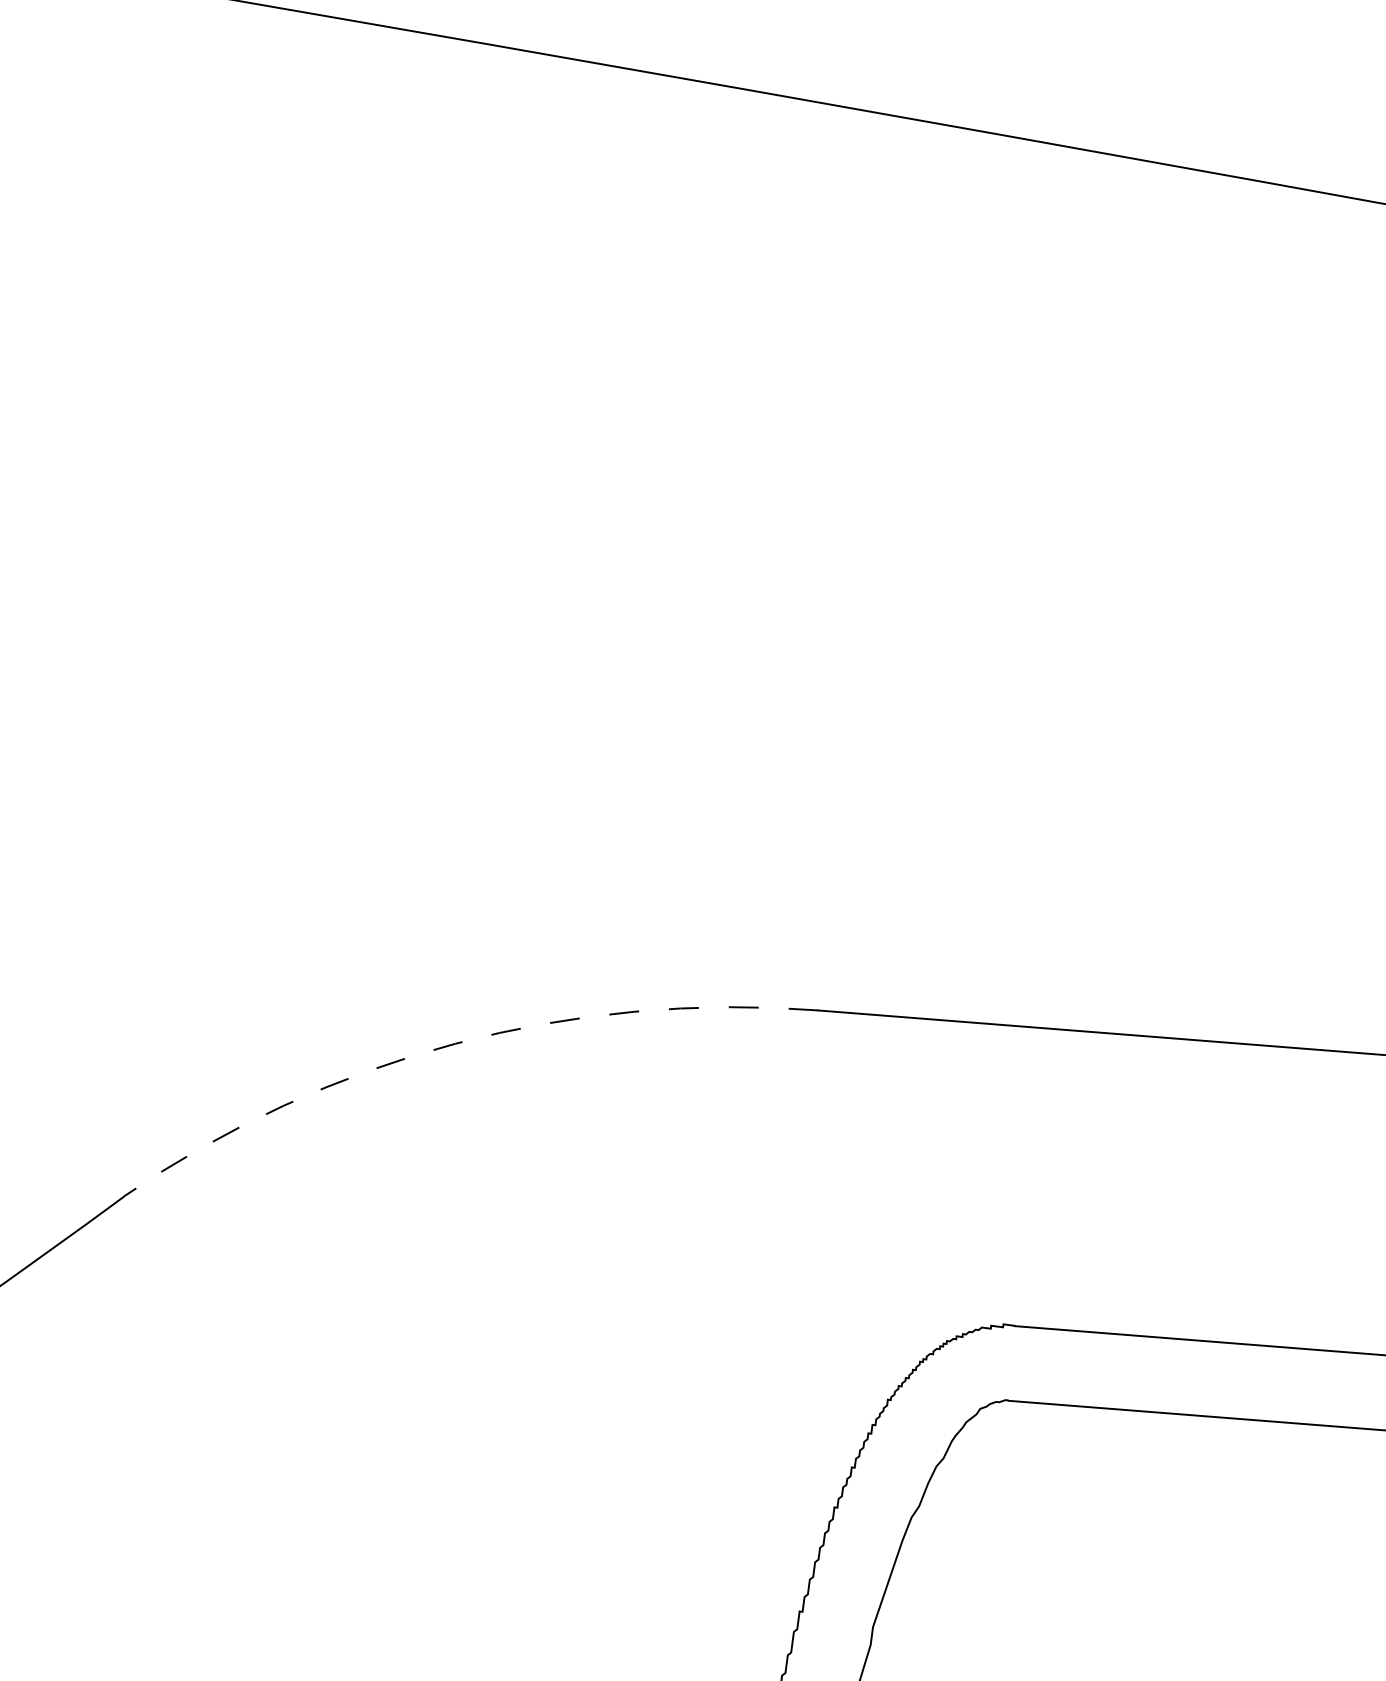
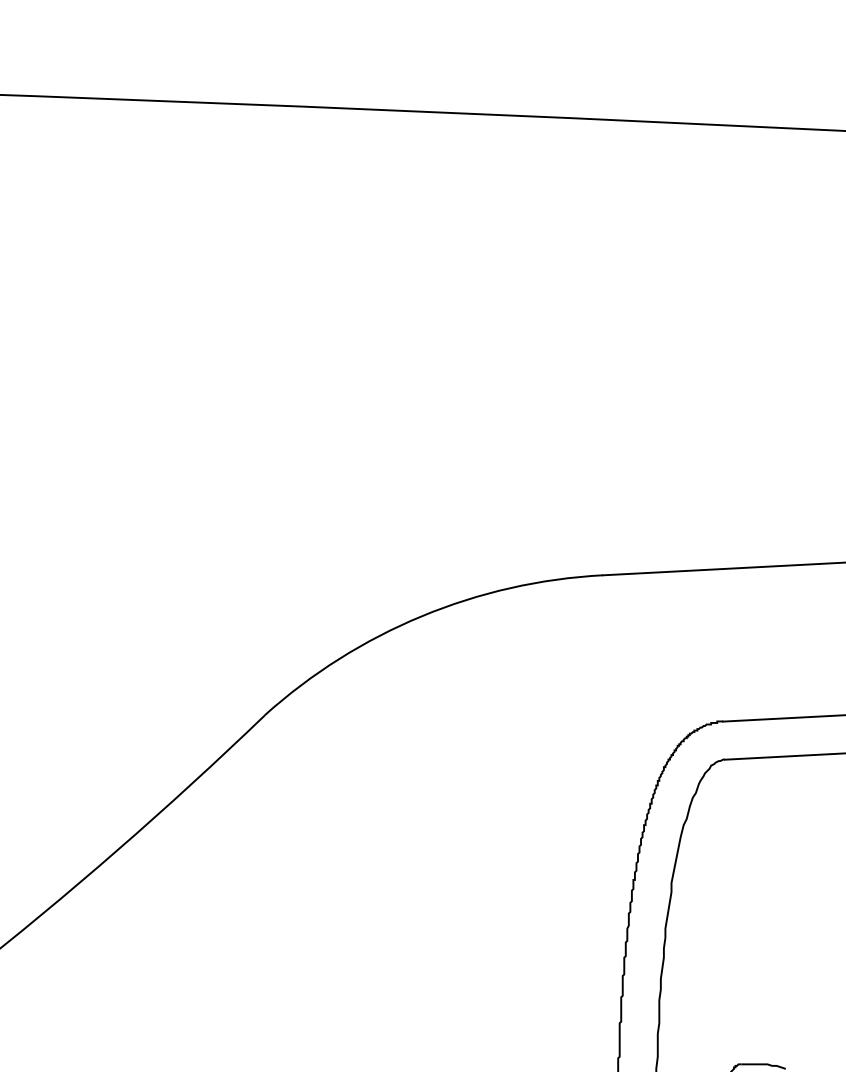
arc: (454, 1044) -> (421, 616), dashed -> solid

